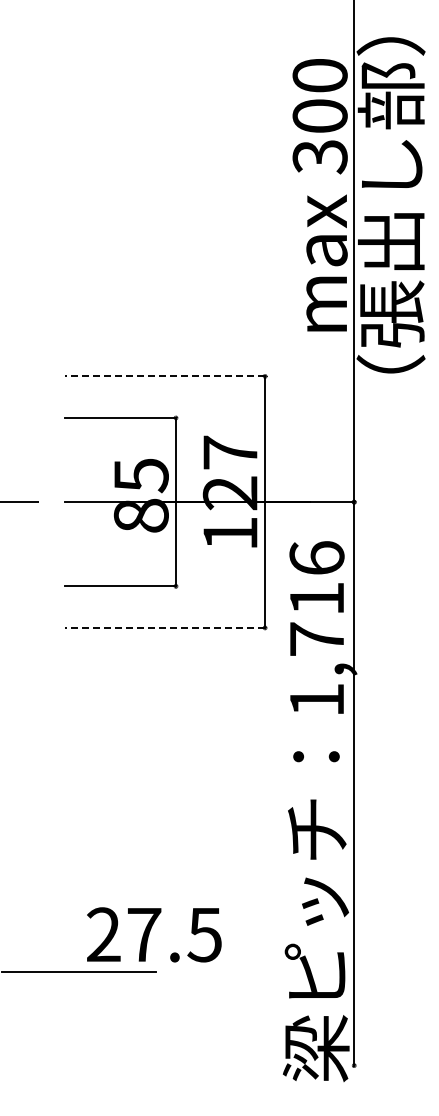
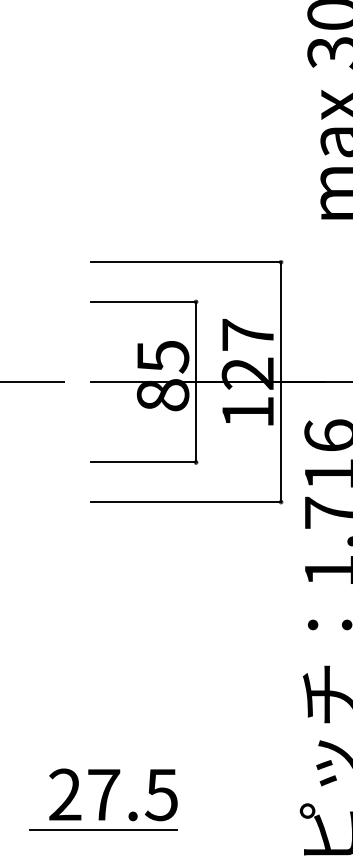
line: (165, 376) -> (186, 262), dashed -> solid
line: (165, 627) -> (186, 501), dashed -> solid
text: (154, 934) -> (113, 794), moved

